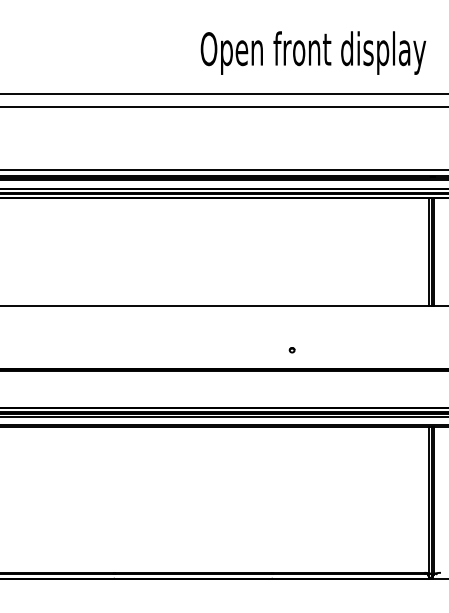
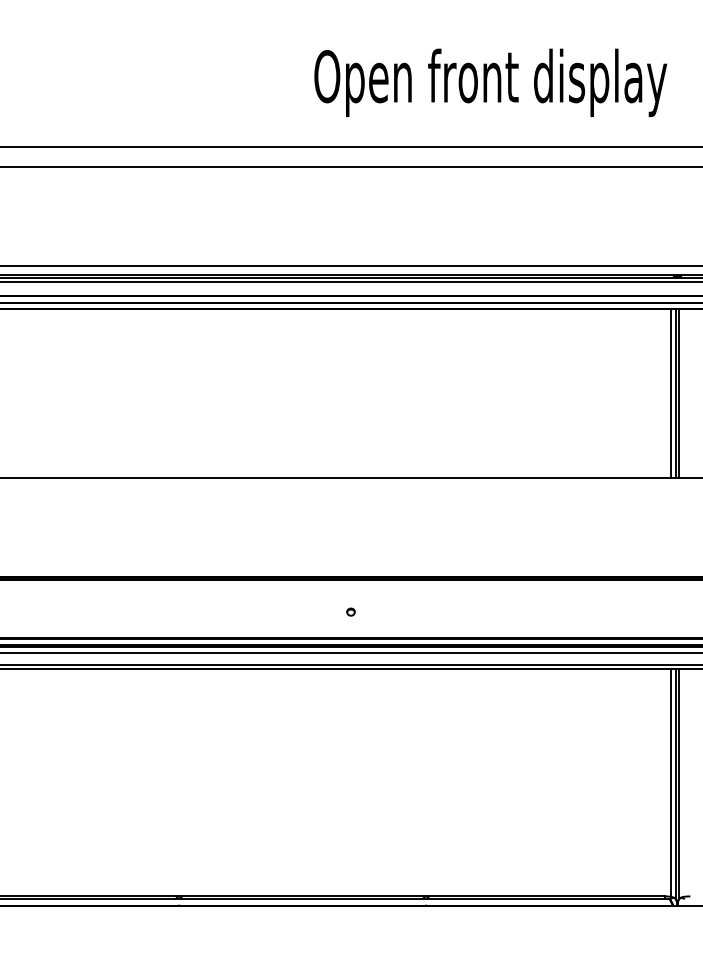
part: (291, 350) -> (349, 612), moved

